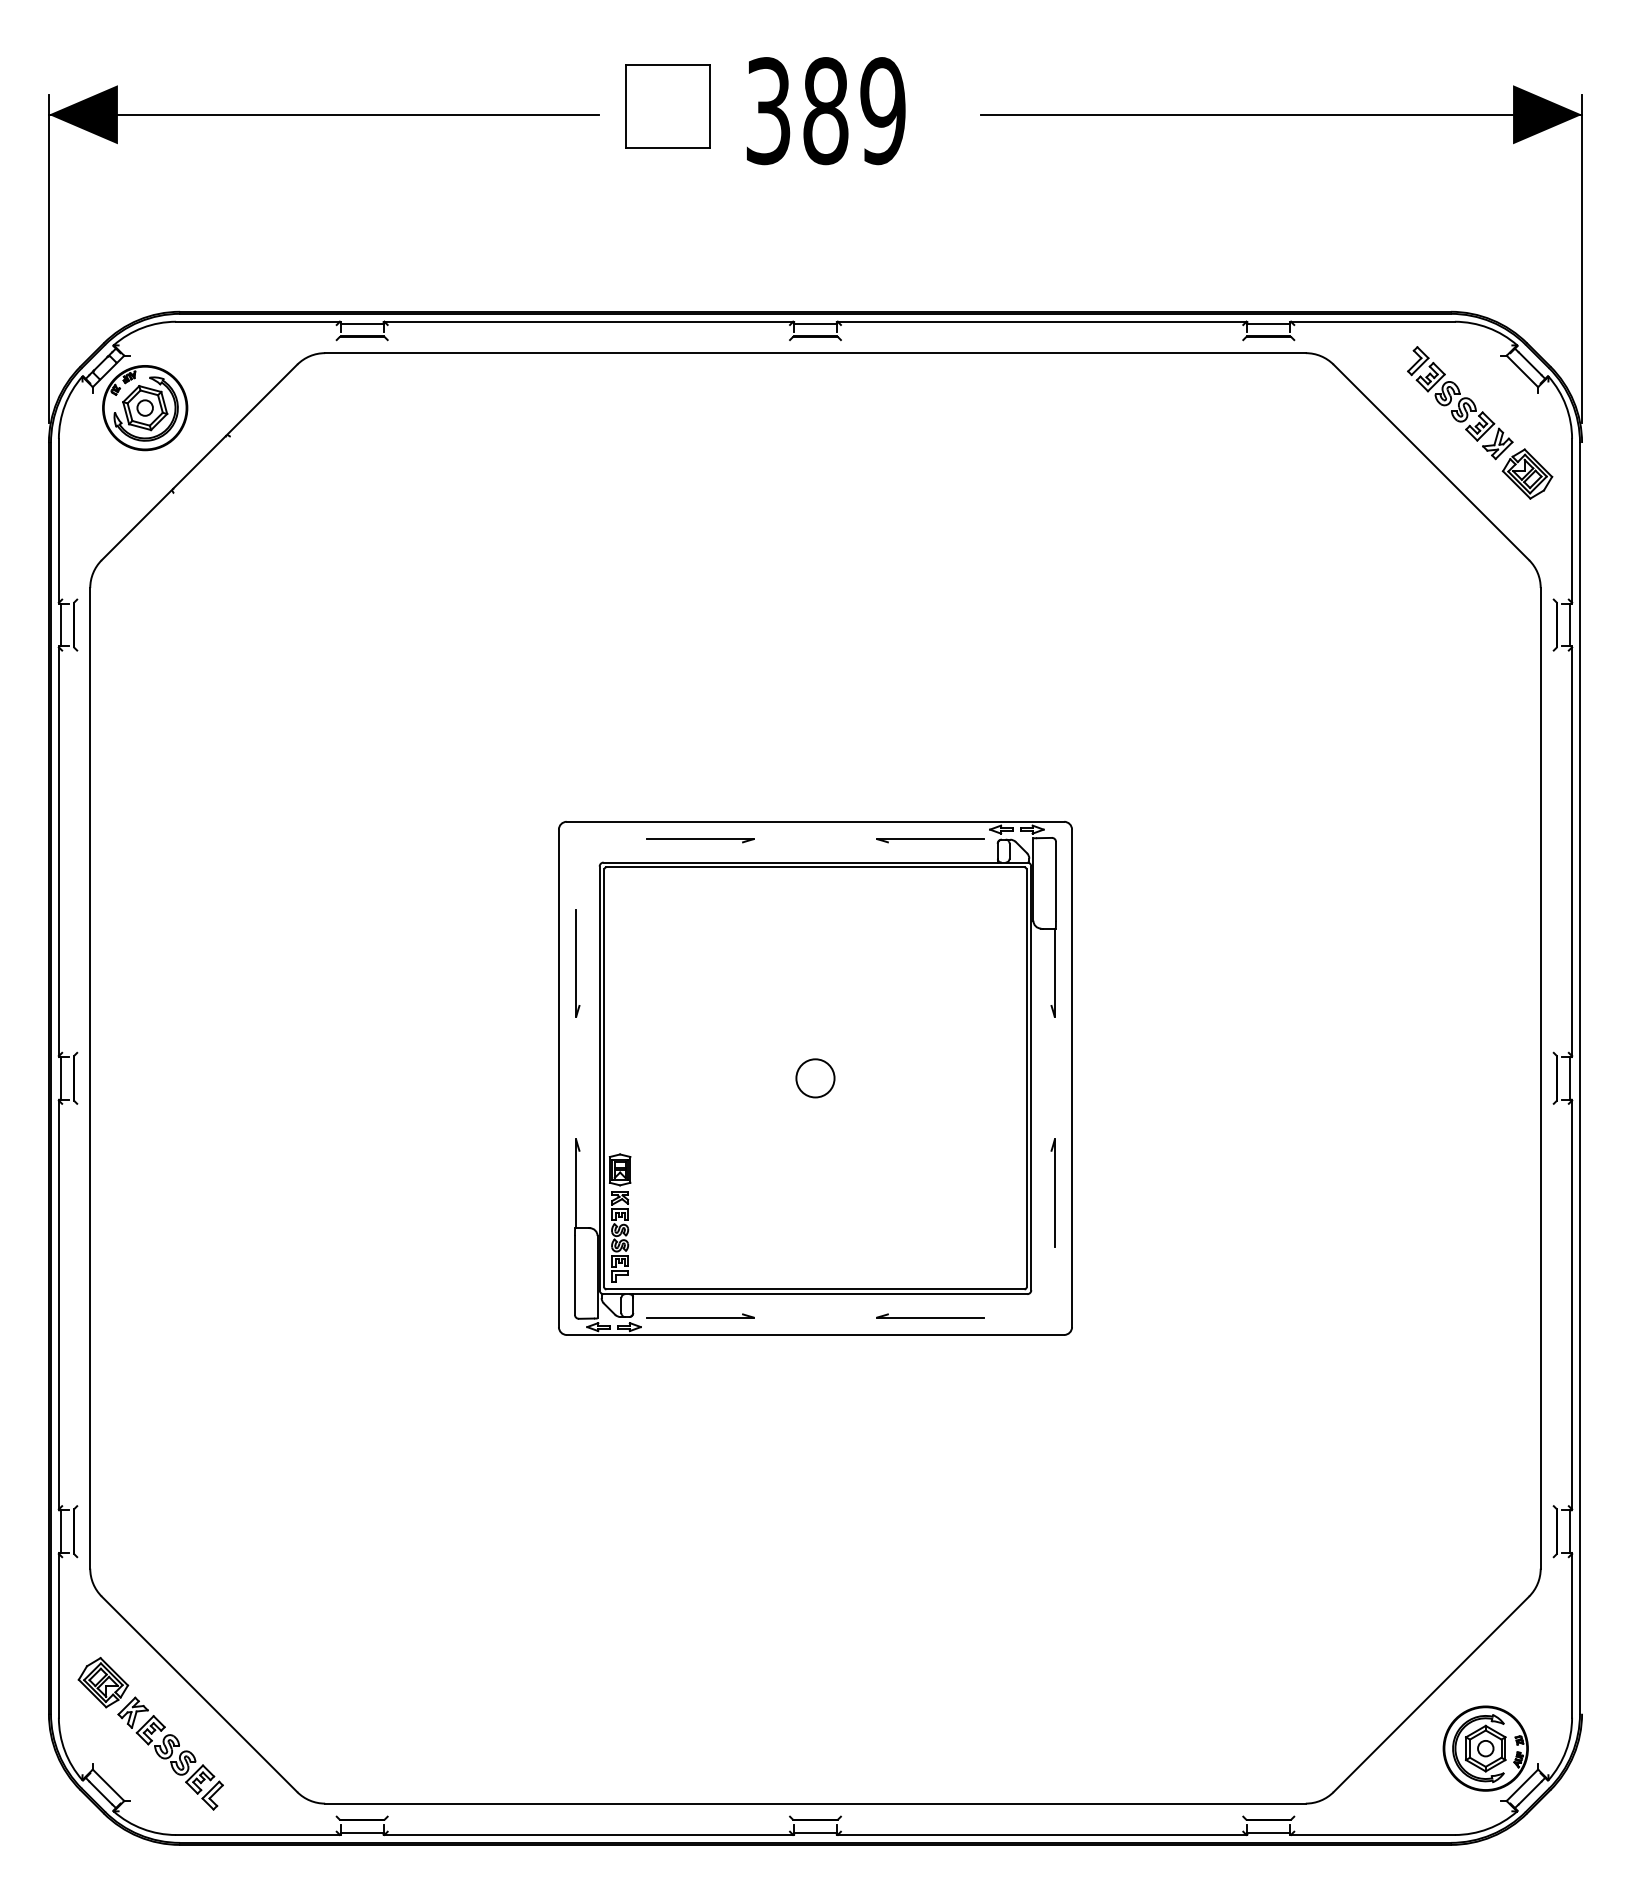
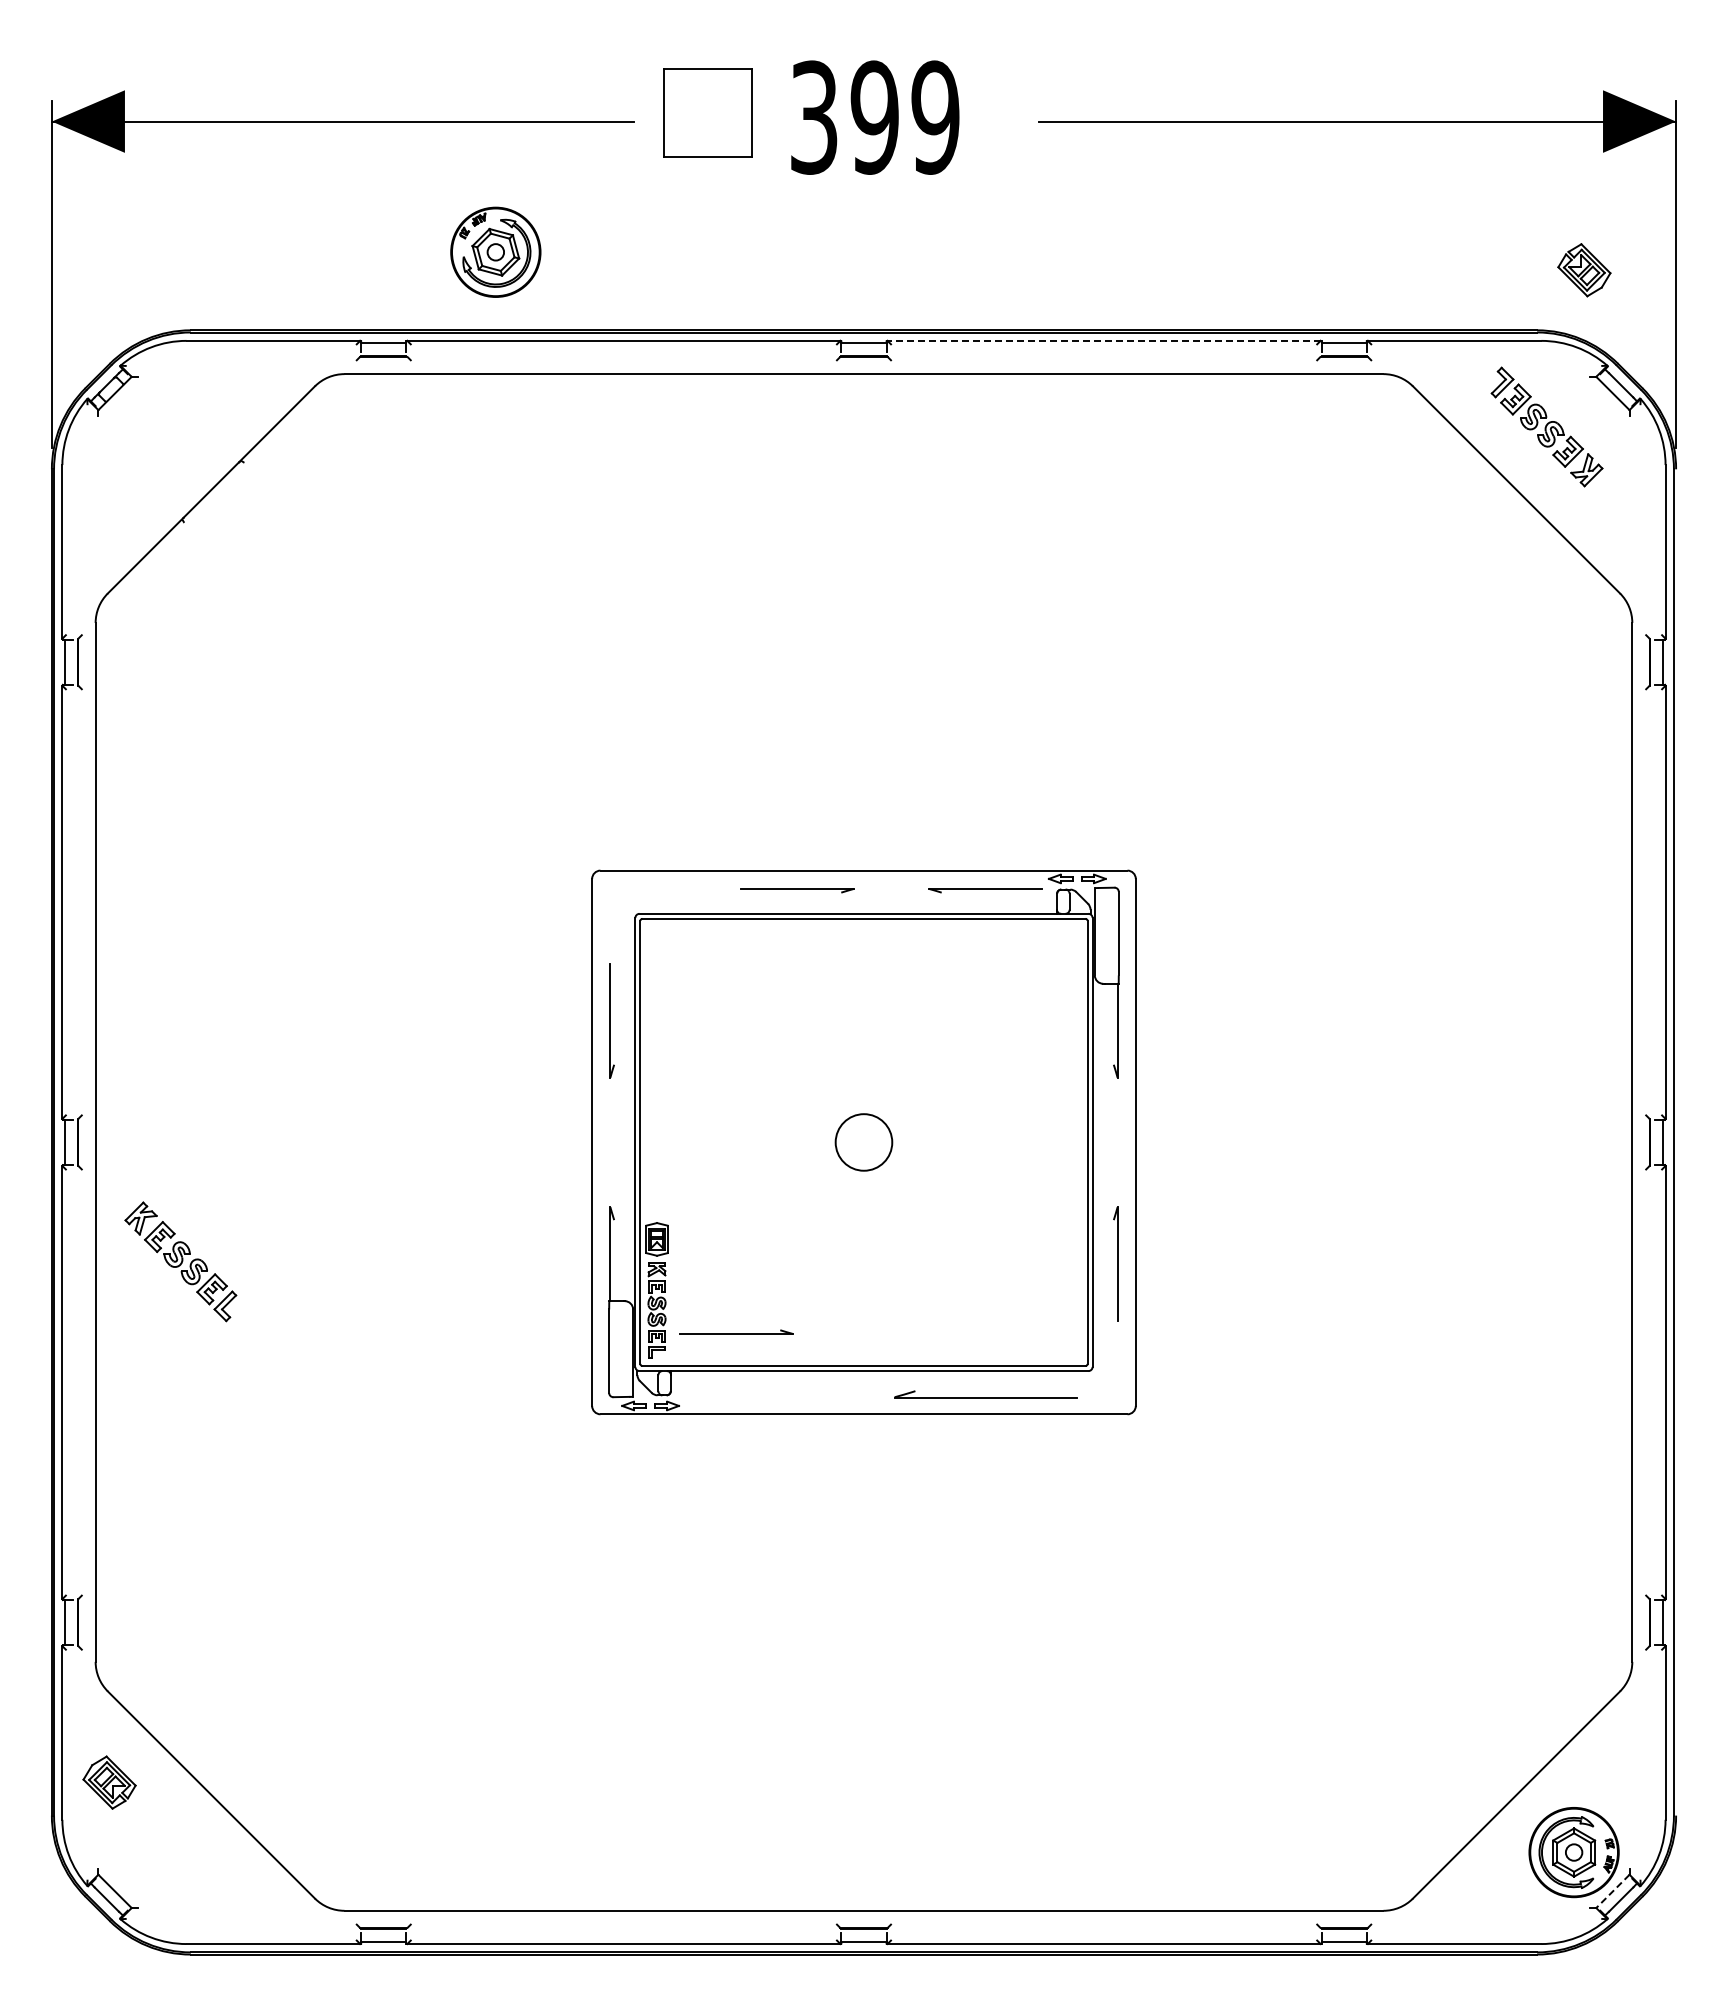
text: (825, 110) -> (874, 117), 389 -> 399
line: (1042, 321) -> (1104, 340), solid -> dashed
part: (144, 407) -> (495, 251), moved
part: (1527, 474) -> (1584, 270), moved
part: (700, 840) -> (797, 890), moved
circle: (815, 1078) -> (863, 1142), size x1.4
part: (700, 1315) -> (736, 1331), moved
part: (930, 1315) -> (985, 1393), size x1.6
part: (170, 1753) -> (180, 1261), moved
line: (1522, 1785) -> (1612, 1891), solid -> dashed

